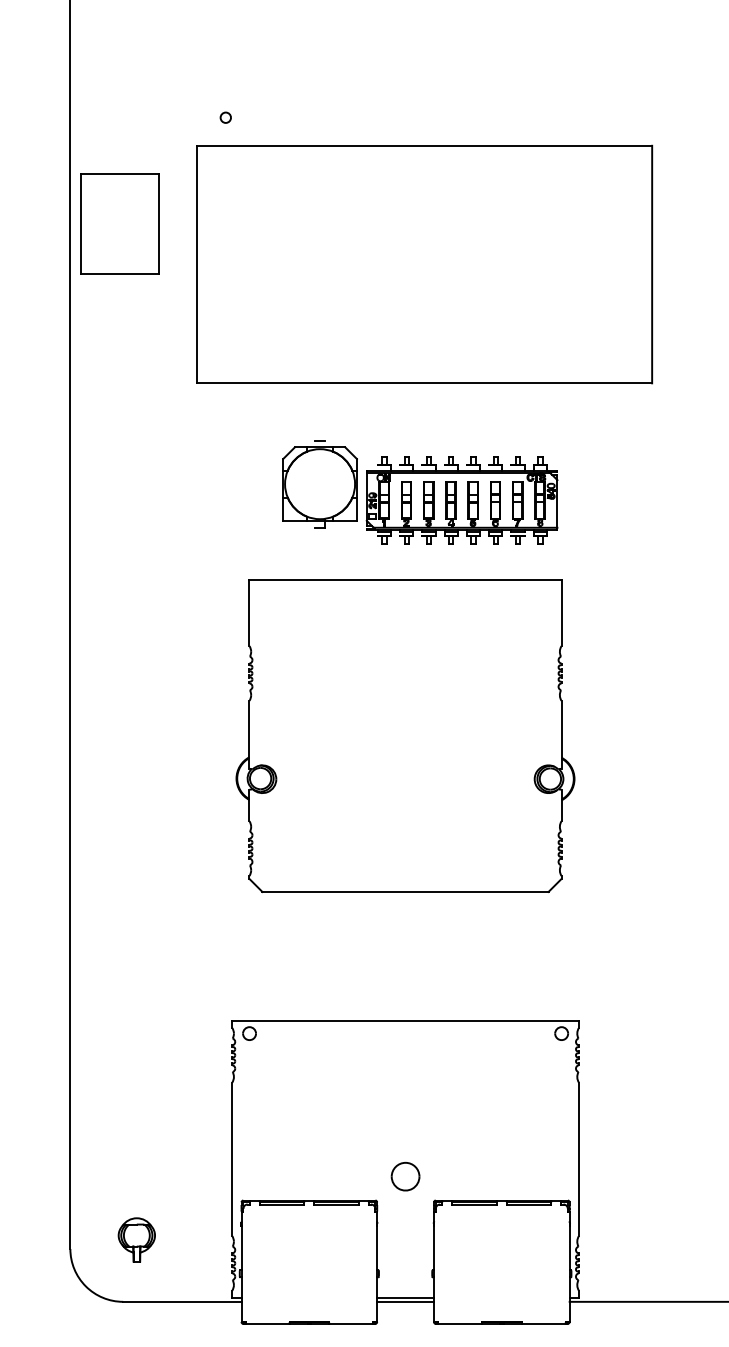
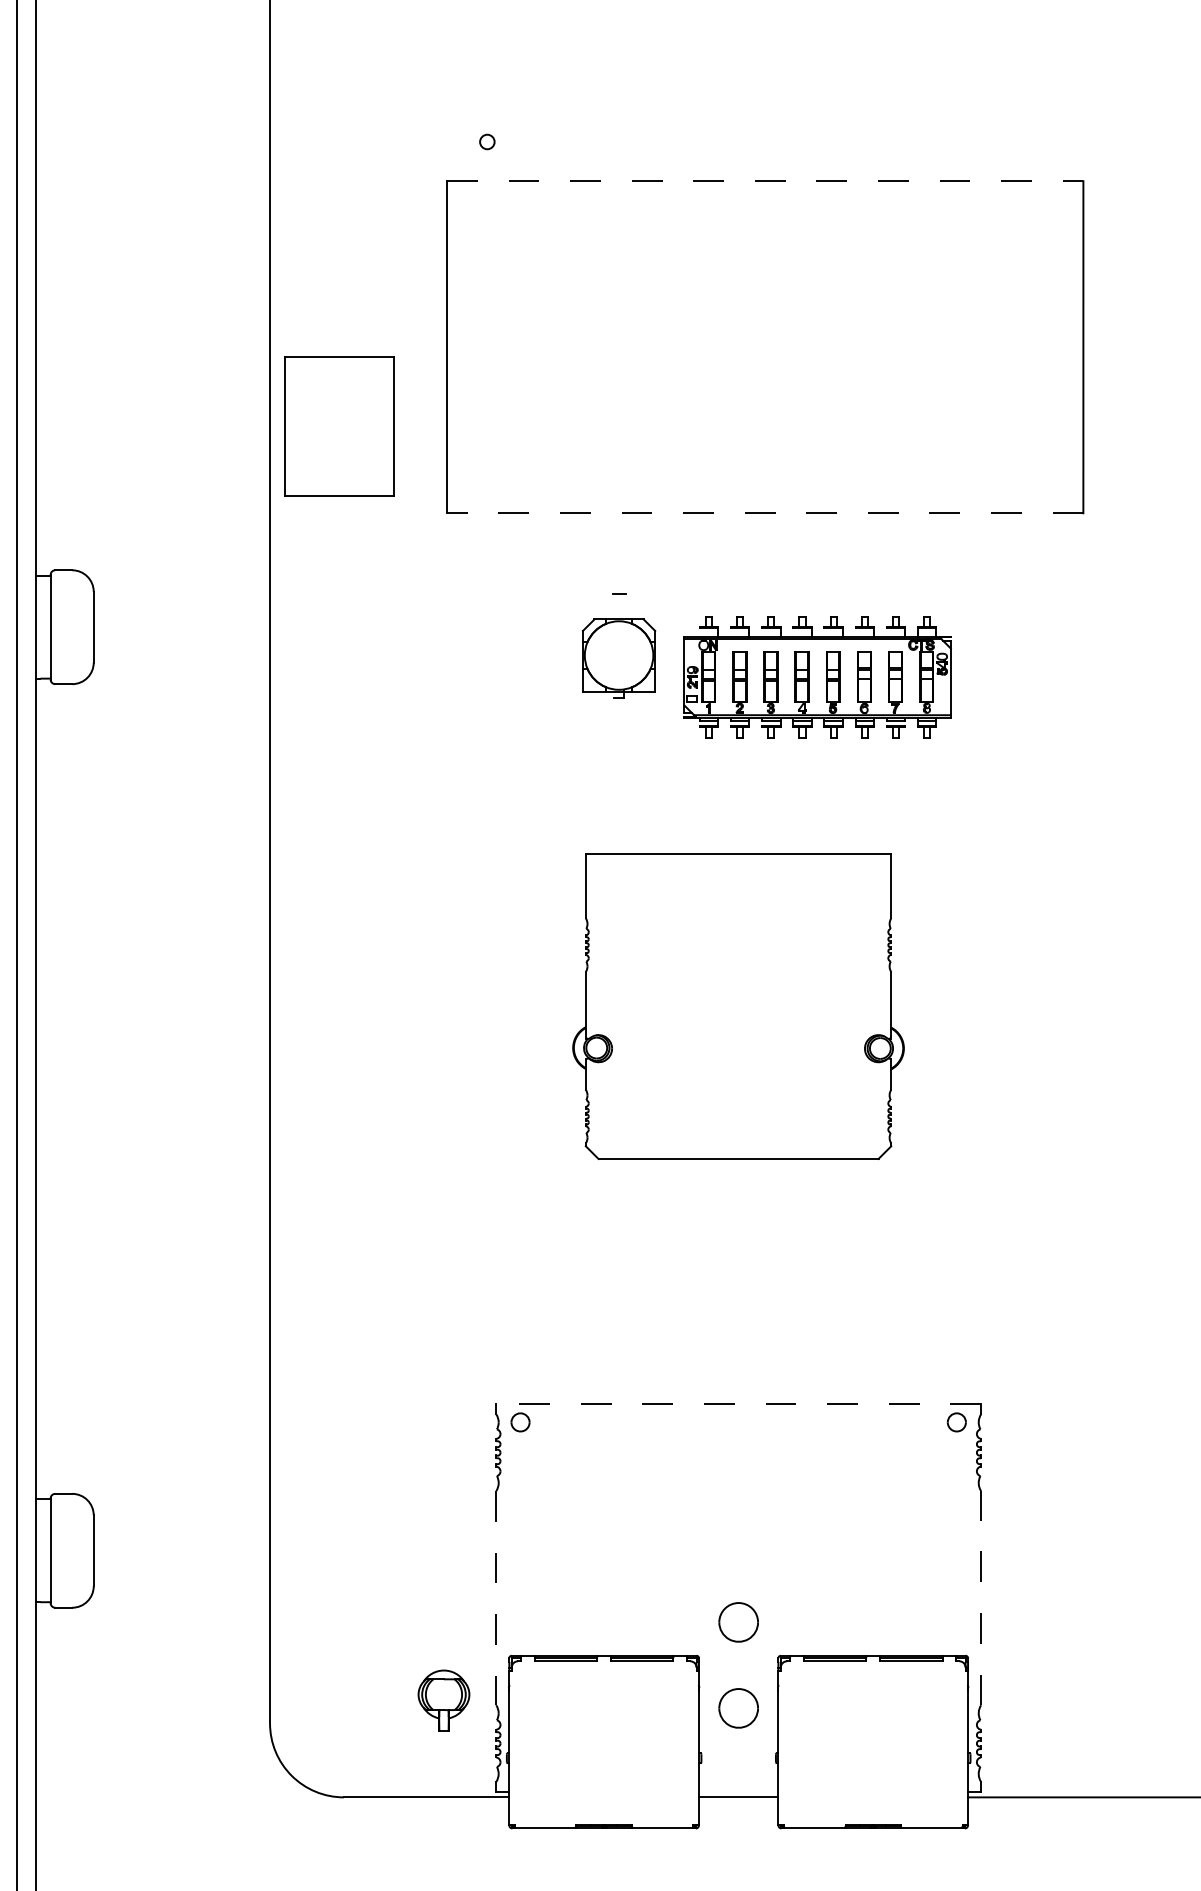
line: (424, 146) -> (765, 181), solid -> dashed
part: (120, 223) -> (339, 426), moved
line: (424, 383) -> (764, 513), solid -> dashed
part: (319, 487) -> (618, 658), size x0.7
part: (405, 736) -> (738, 1006), size x0.7
line: (405, 1020) -> (738, 1404), solid -> dashed
line: (579, 1158) -> (981, 1597), solid -> dashed
line: (232, 1159) -> (496, 1598), solid -> dashed
part: (405, 1238) -> (738, 1708), added
part: (136, 1239) -> (443, 1700), moved
line: (405, 1298) -> (738, 1792), removed

